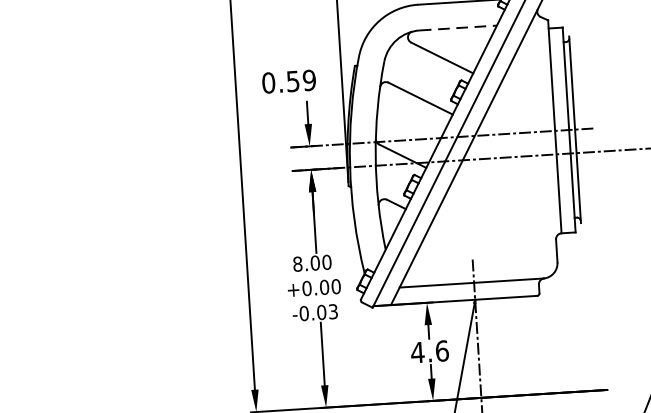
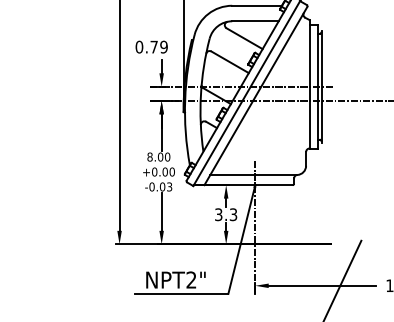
line: (458, 28) -> (255, 21), dashed -> solid
text: (291, 80) -> (153, 46), 0.59 -> 0.79
text: (428, 351) -> (225, 214), 4.6 -> 3.3

